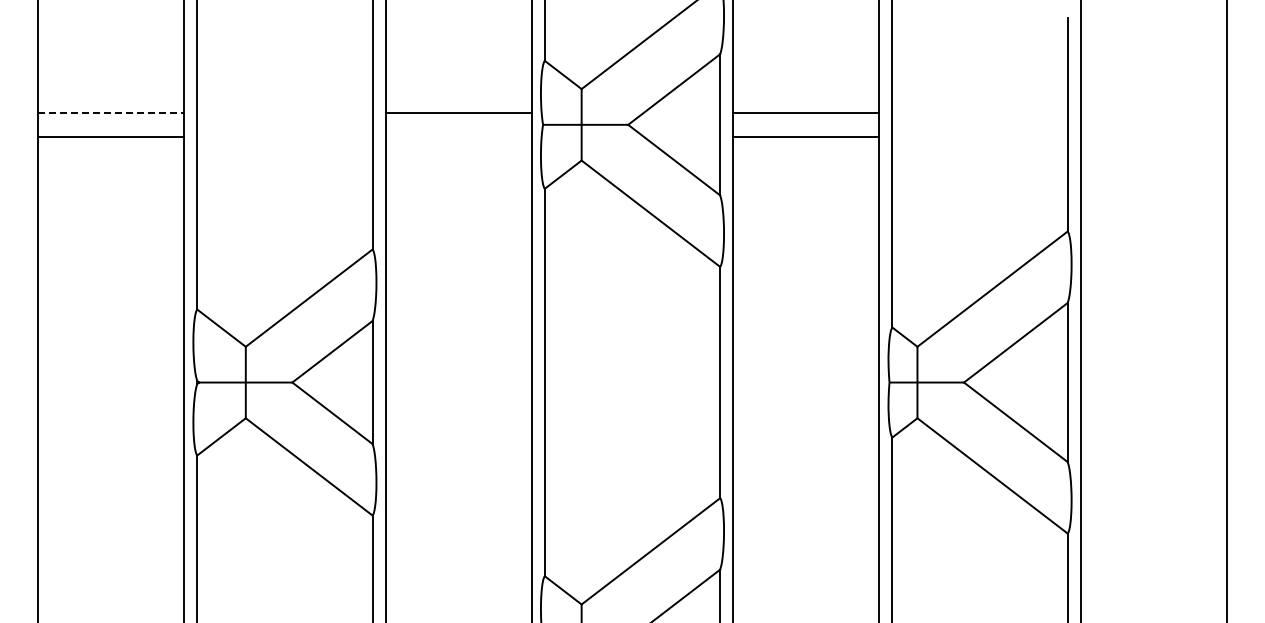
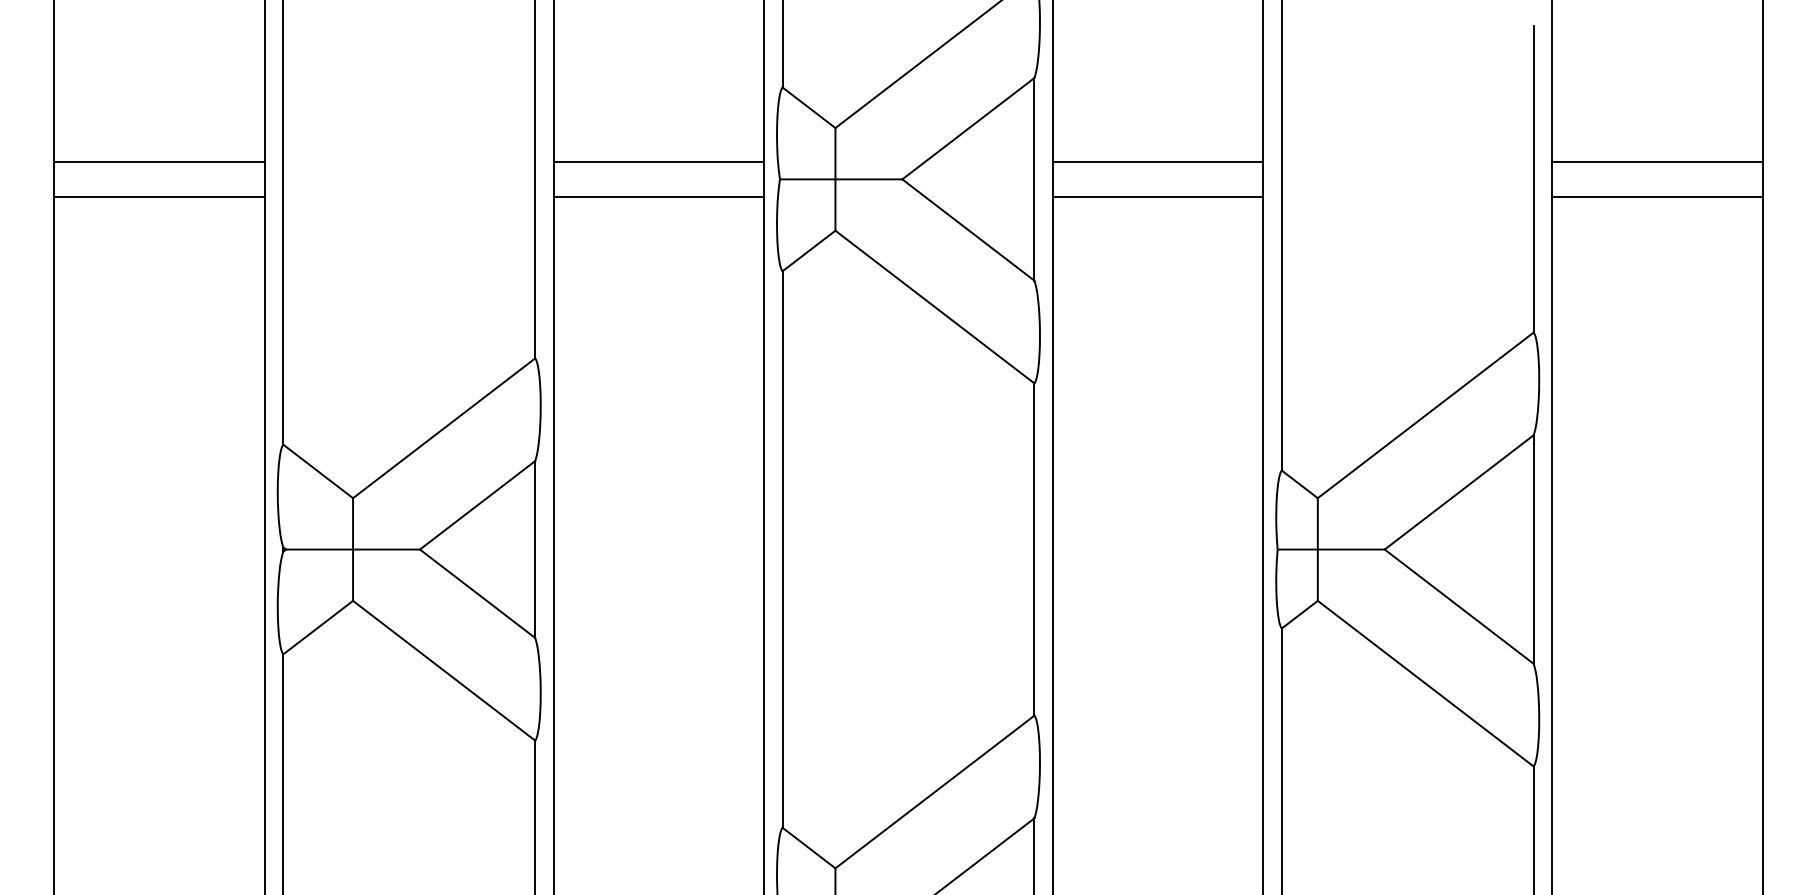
line: (111, 112) -> (160, 161), dashed -> solid
line: (1153, 112) -> (1656, 161), added
line: (458, 137) -> (658, 197), added
line: (1153, 137) -> (1656, 197), added

